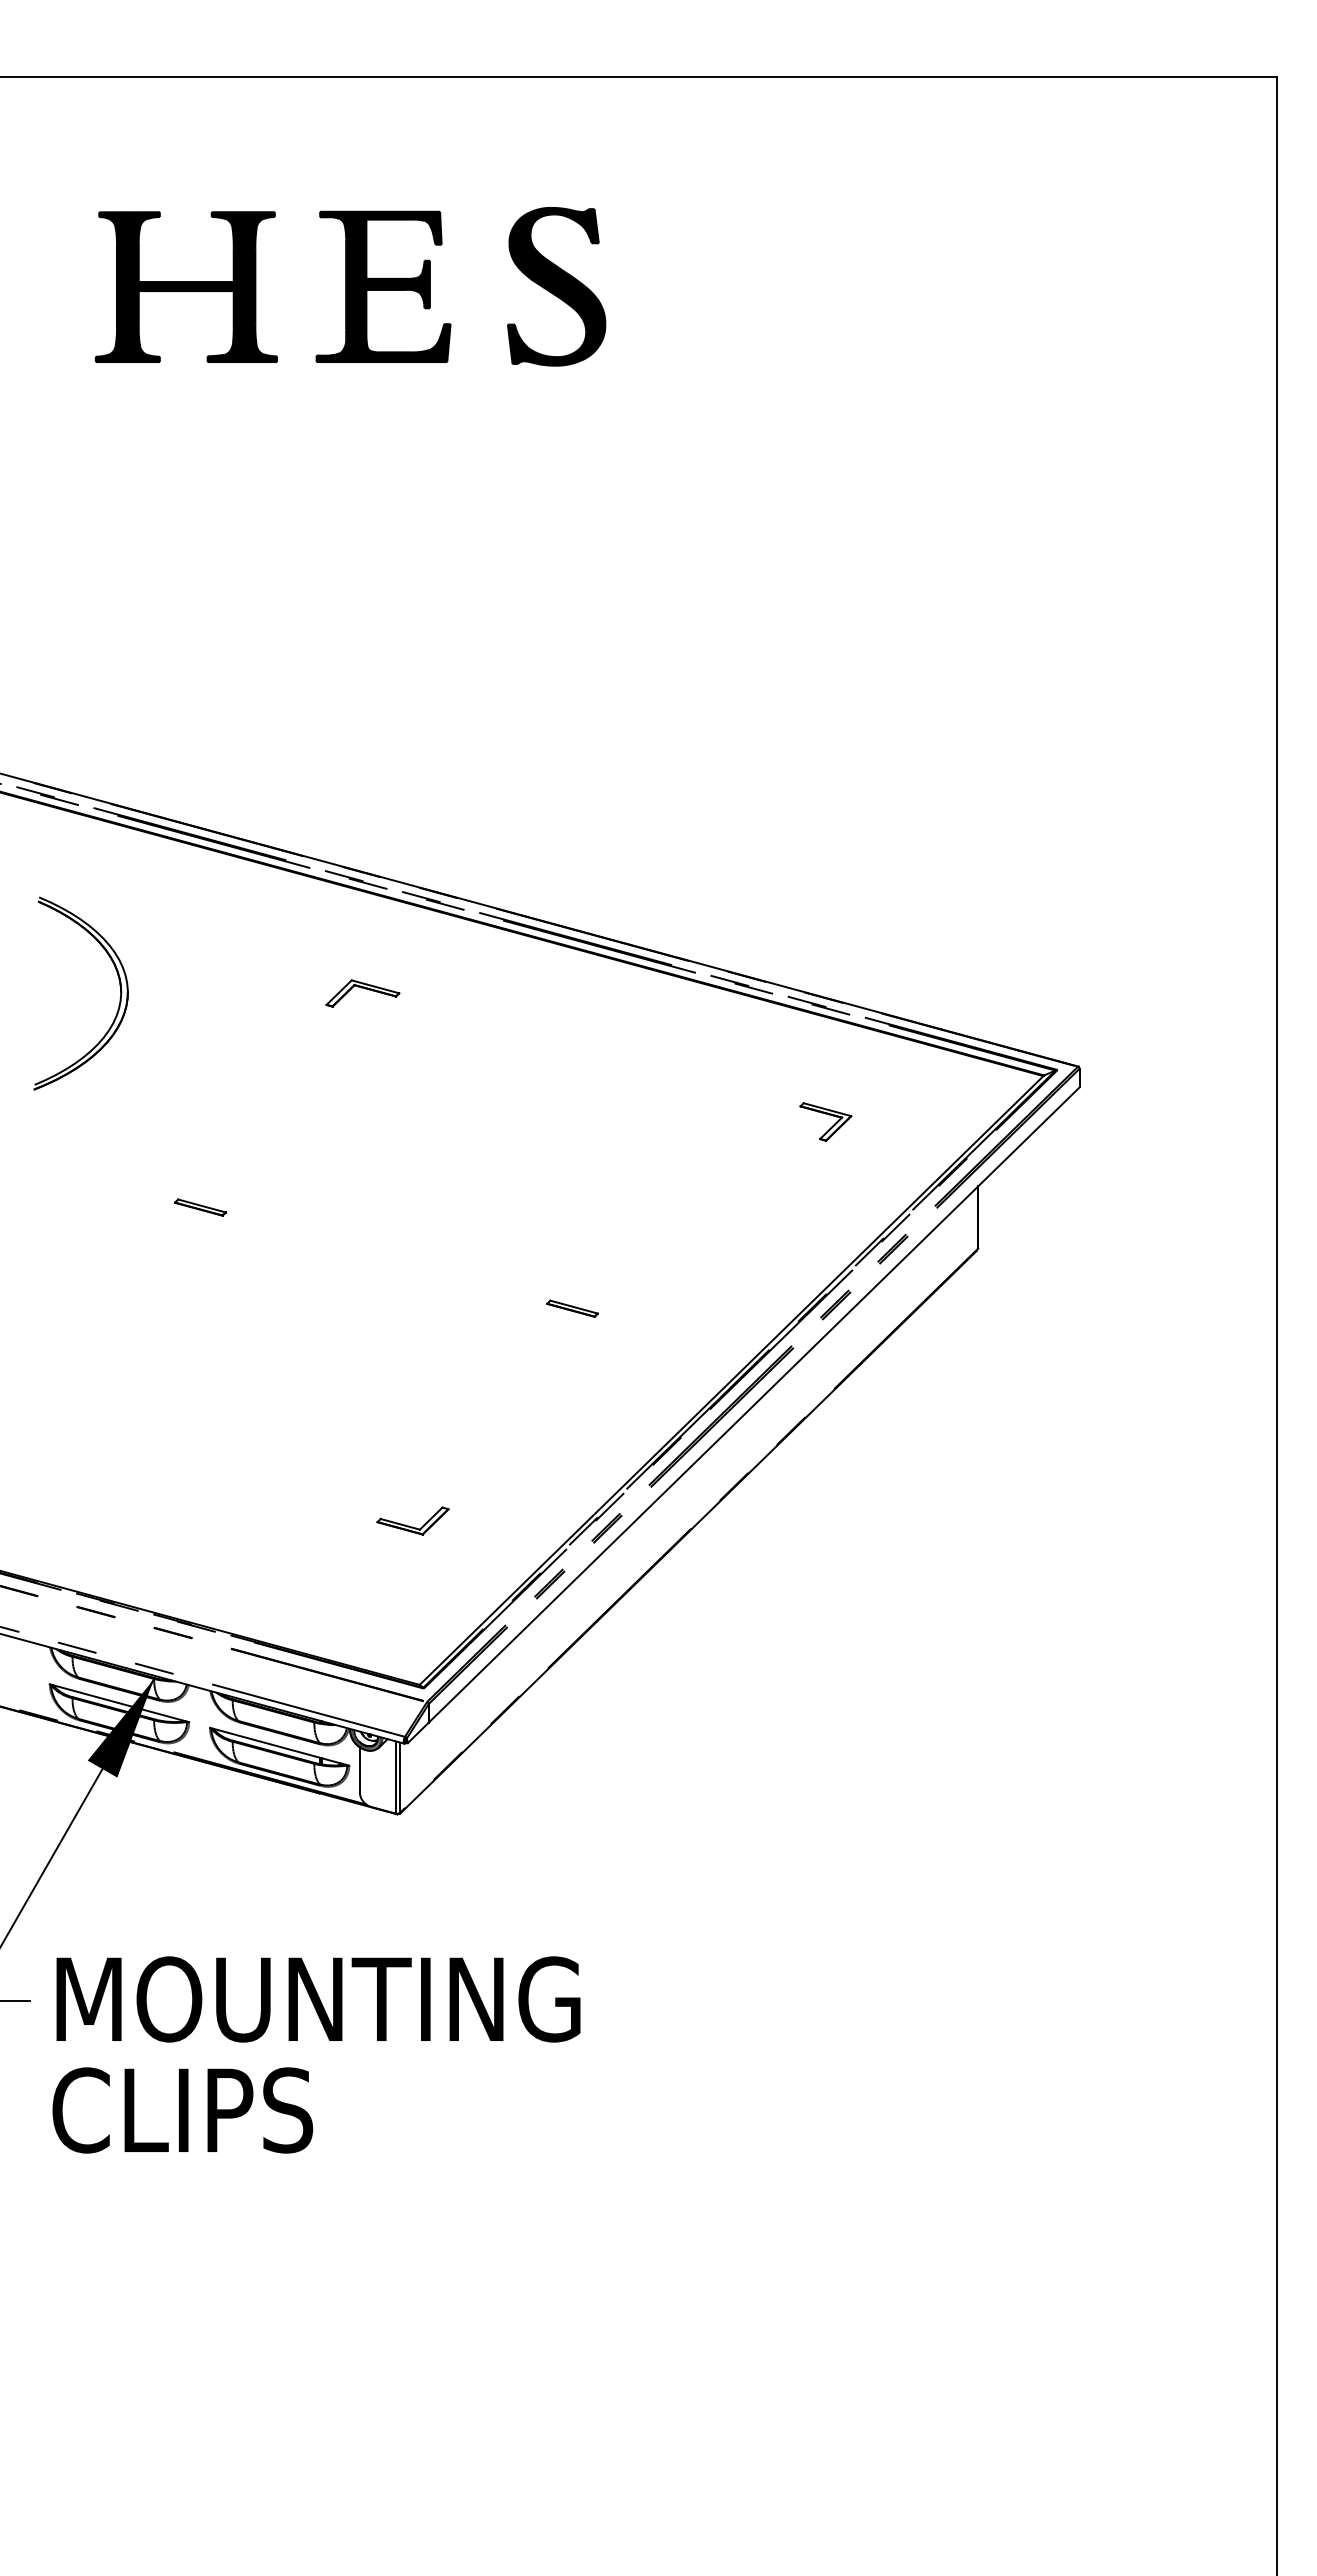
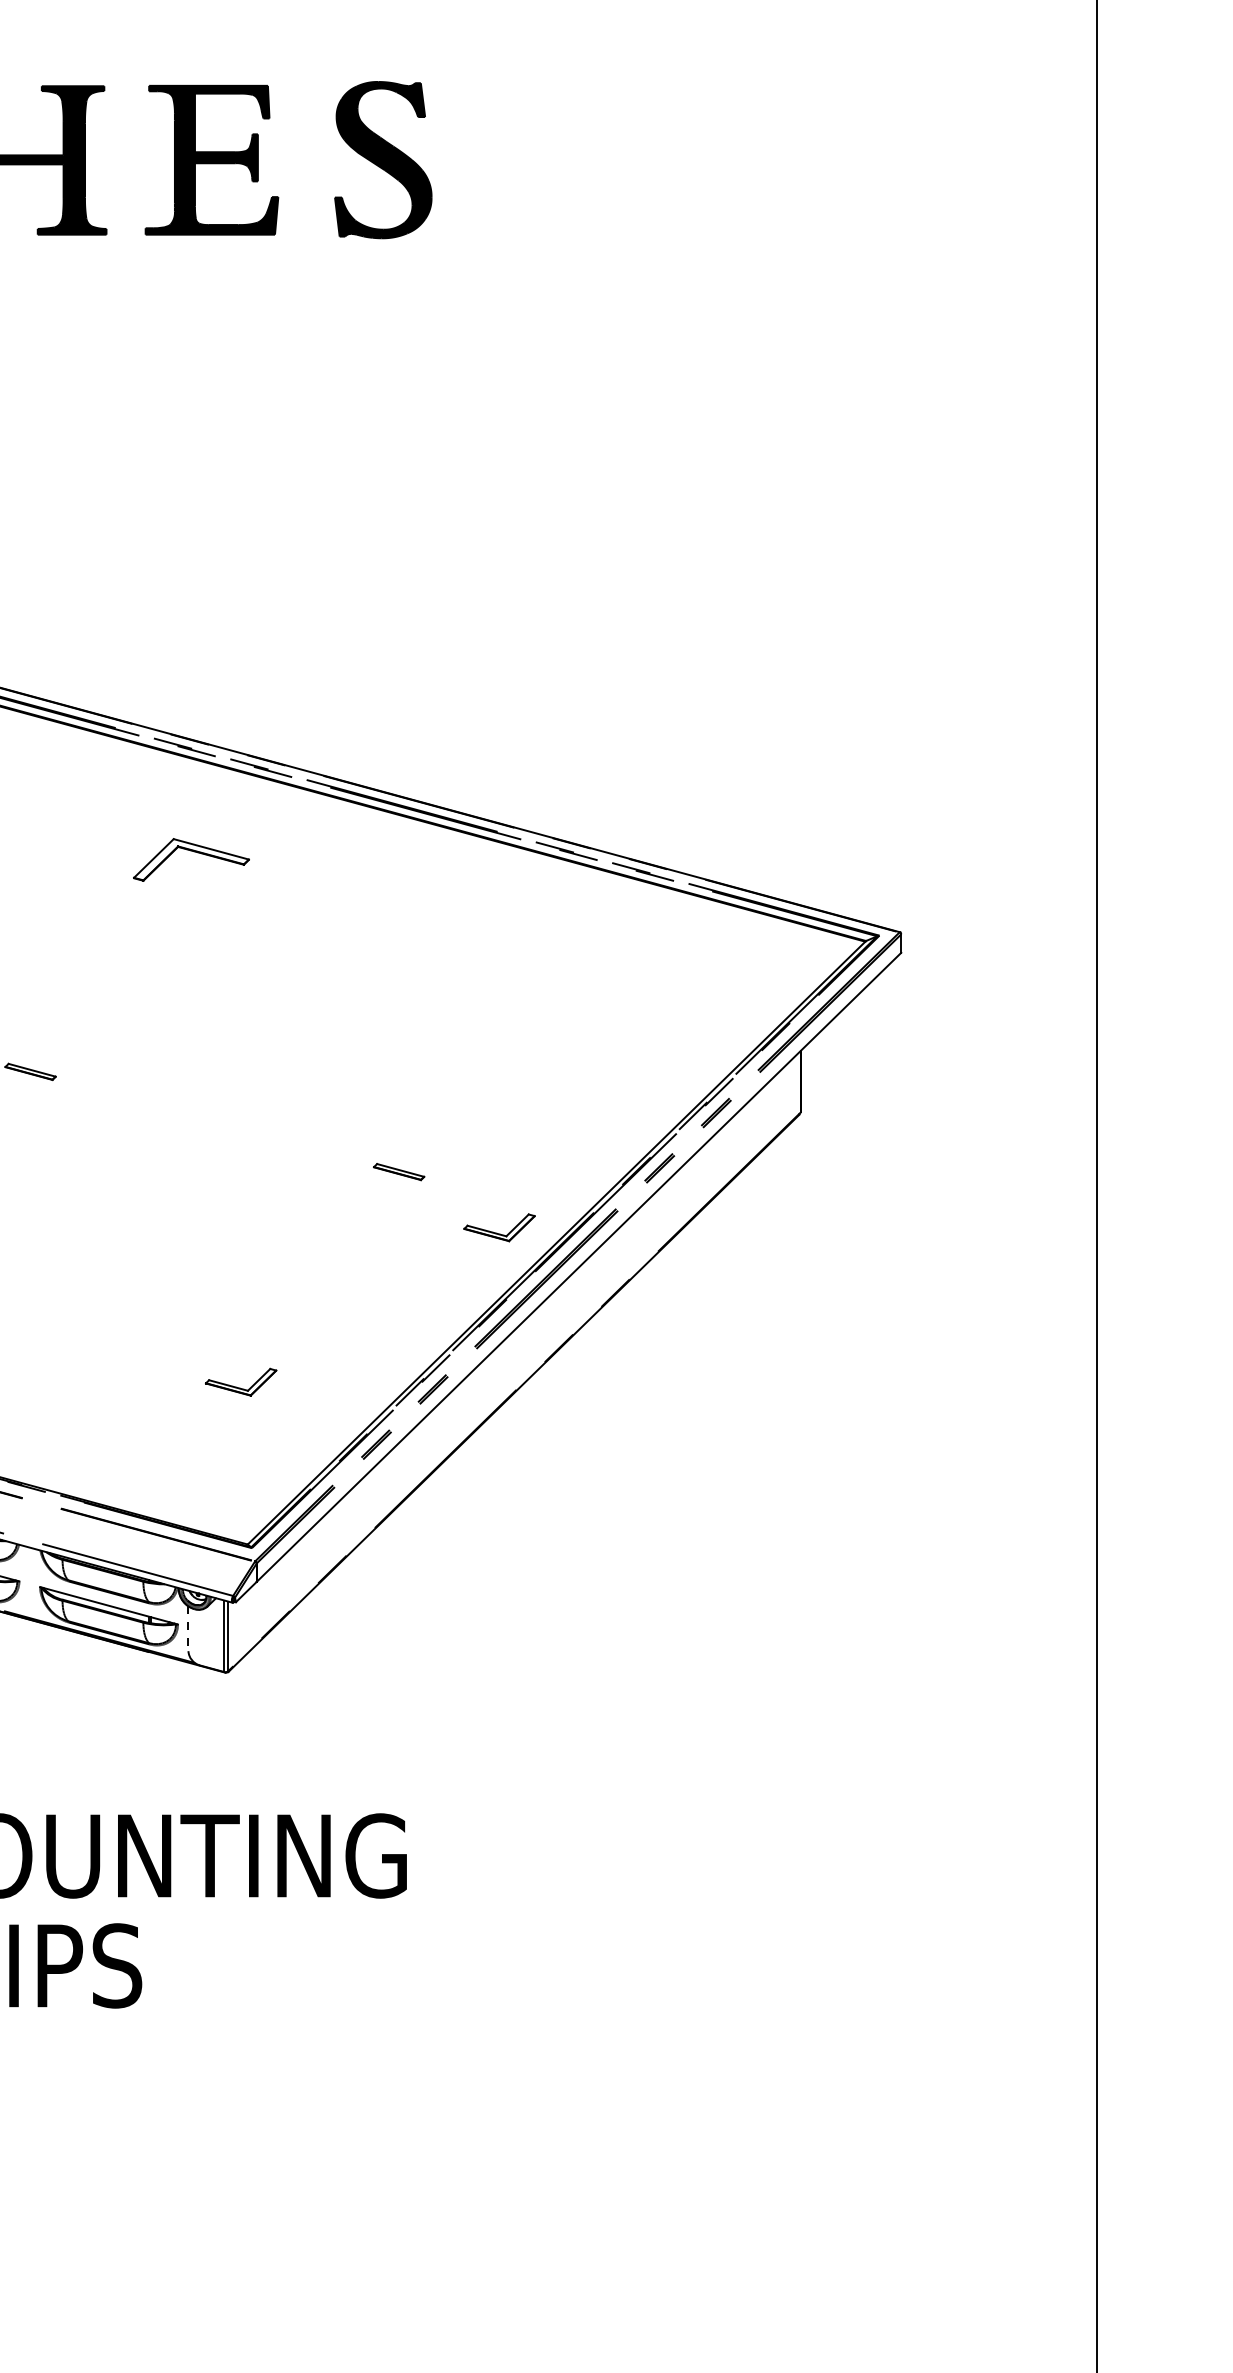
part: (362, 993) -> (191, 859), size x1.6
part: (825, 1114) -> (649, 979), removed
part: (673, 1364) -> (499, 1227), added
line: (359, 1769) -> (188, 1628), solid -> dashed

